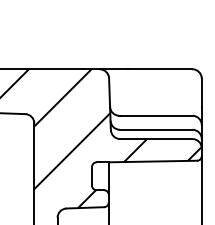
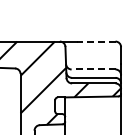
line: (159, 69) -> (95, 41), solid -> dashed
line: (155, 115) -> (93, 69), solid -> dashed

